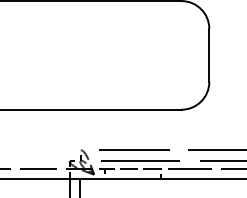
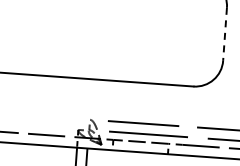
line: (209, 55) -> (225, 34), solid -> dashed

